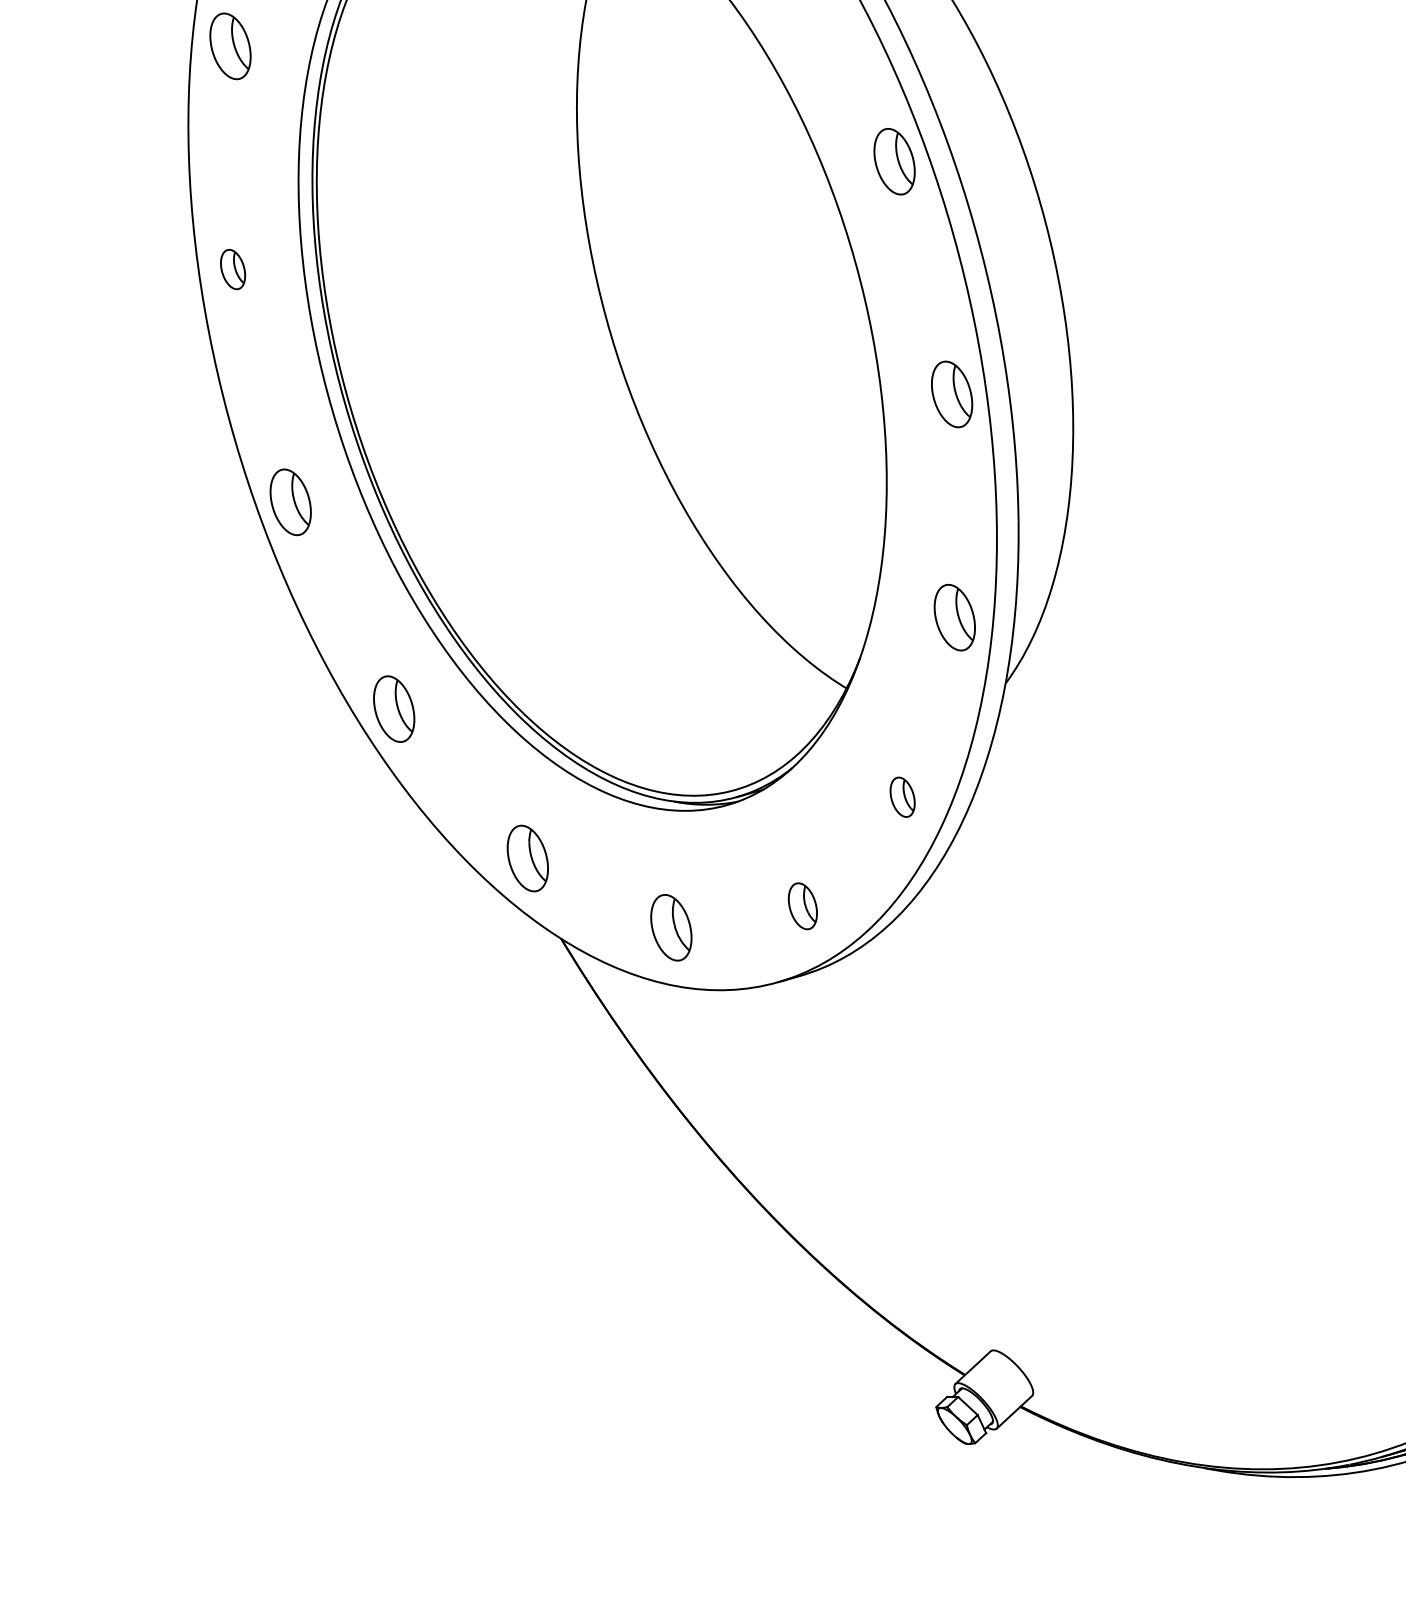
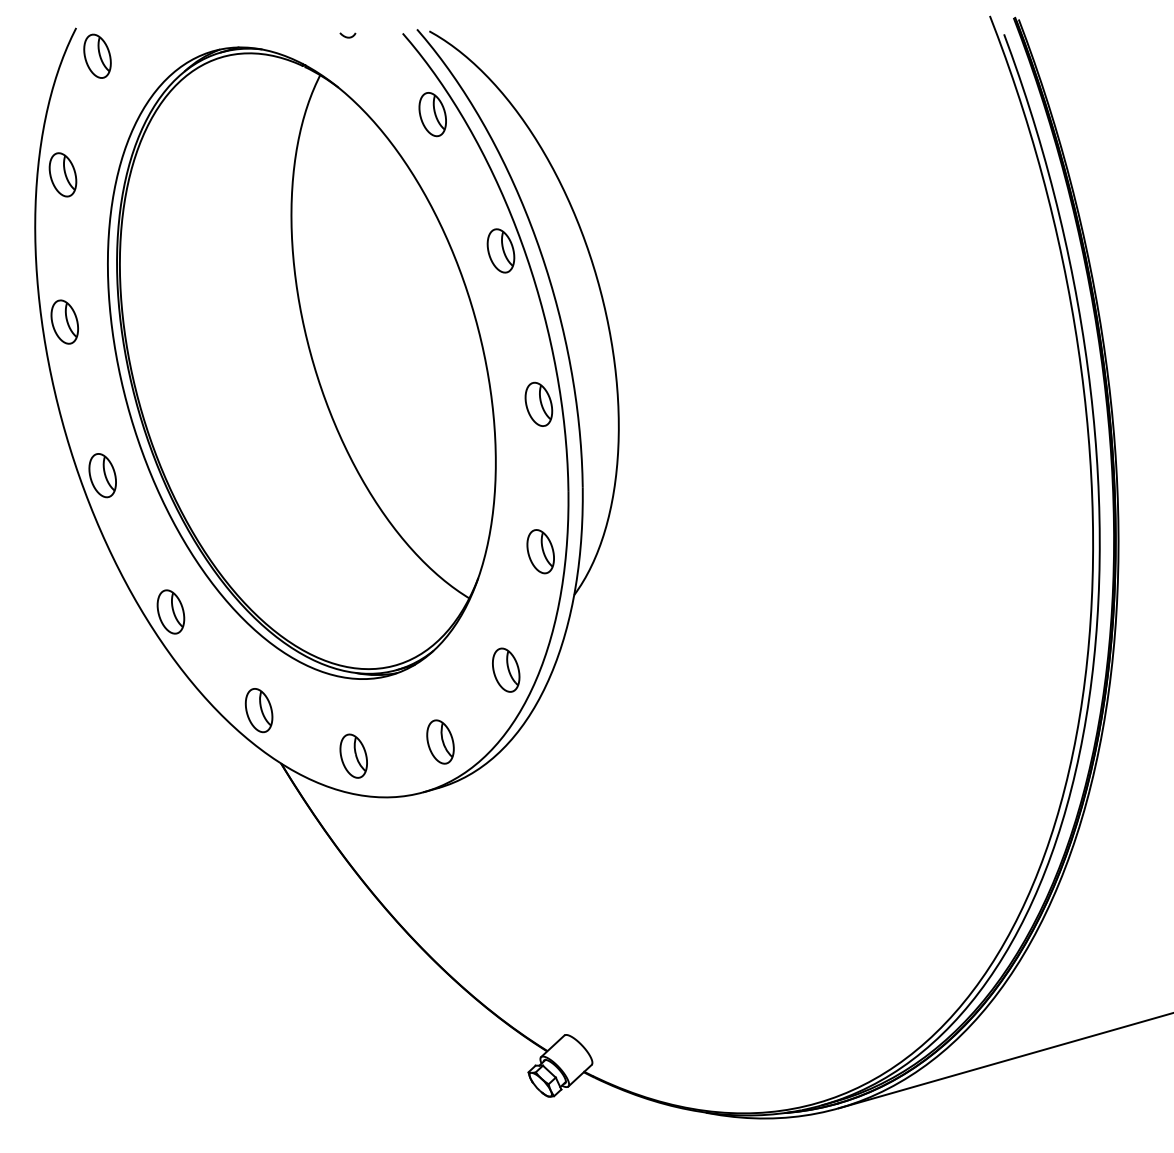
part: (232, 268) -> (64, 321), size x1.67
part: (902, 796) -> (506, 669), size x1.67
part: (802, 905) -> (440, 741), size x1.43

